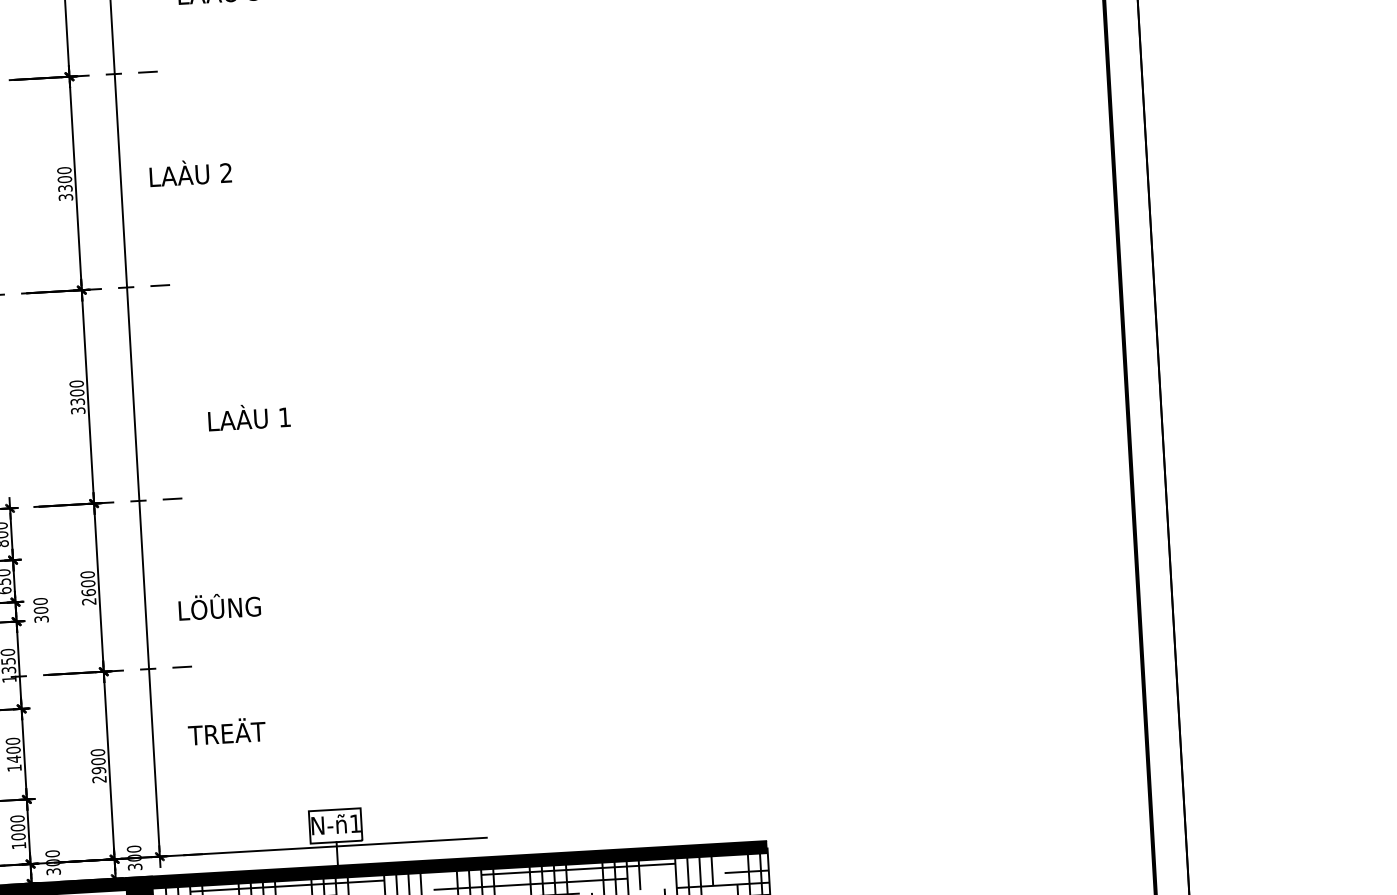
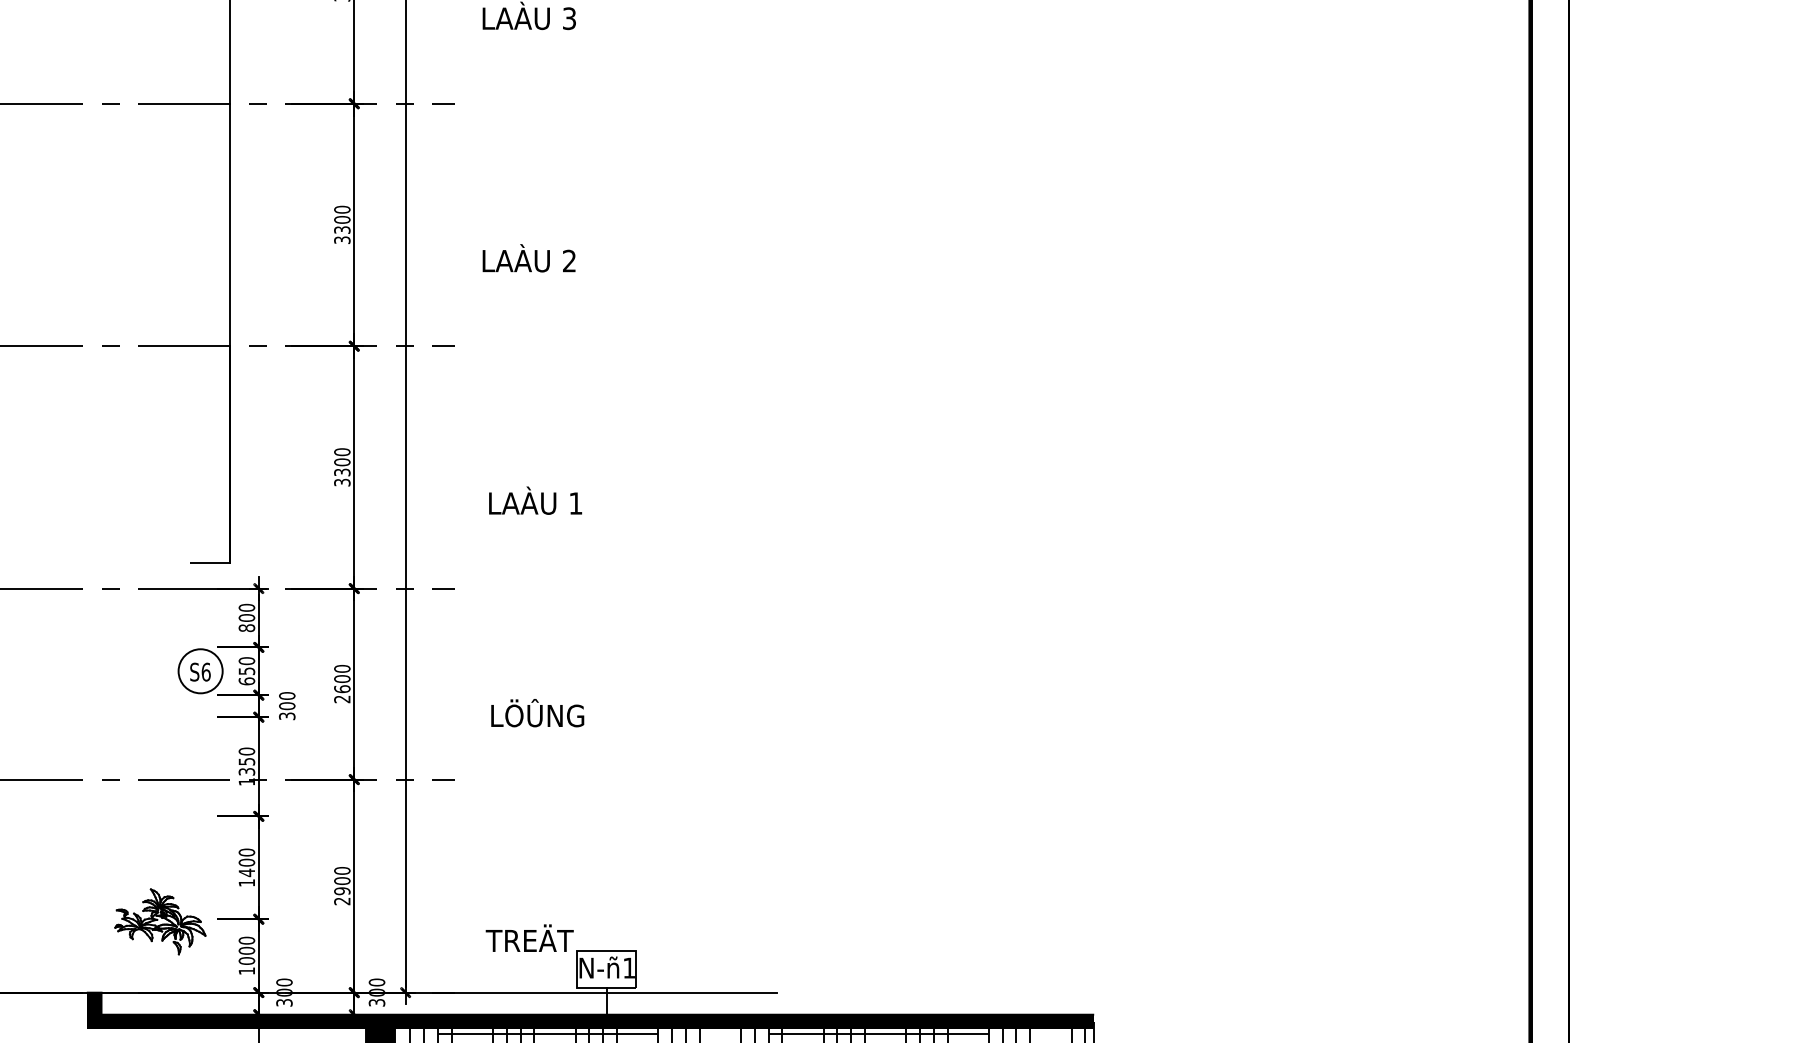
text: (190, 172) -> (528, 258), moved
text: (219, 606) -> (537, 713), moved
text: (226, 730) -> (529, 937), moved

